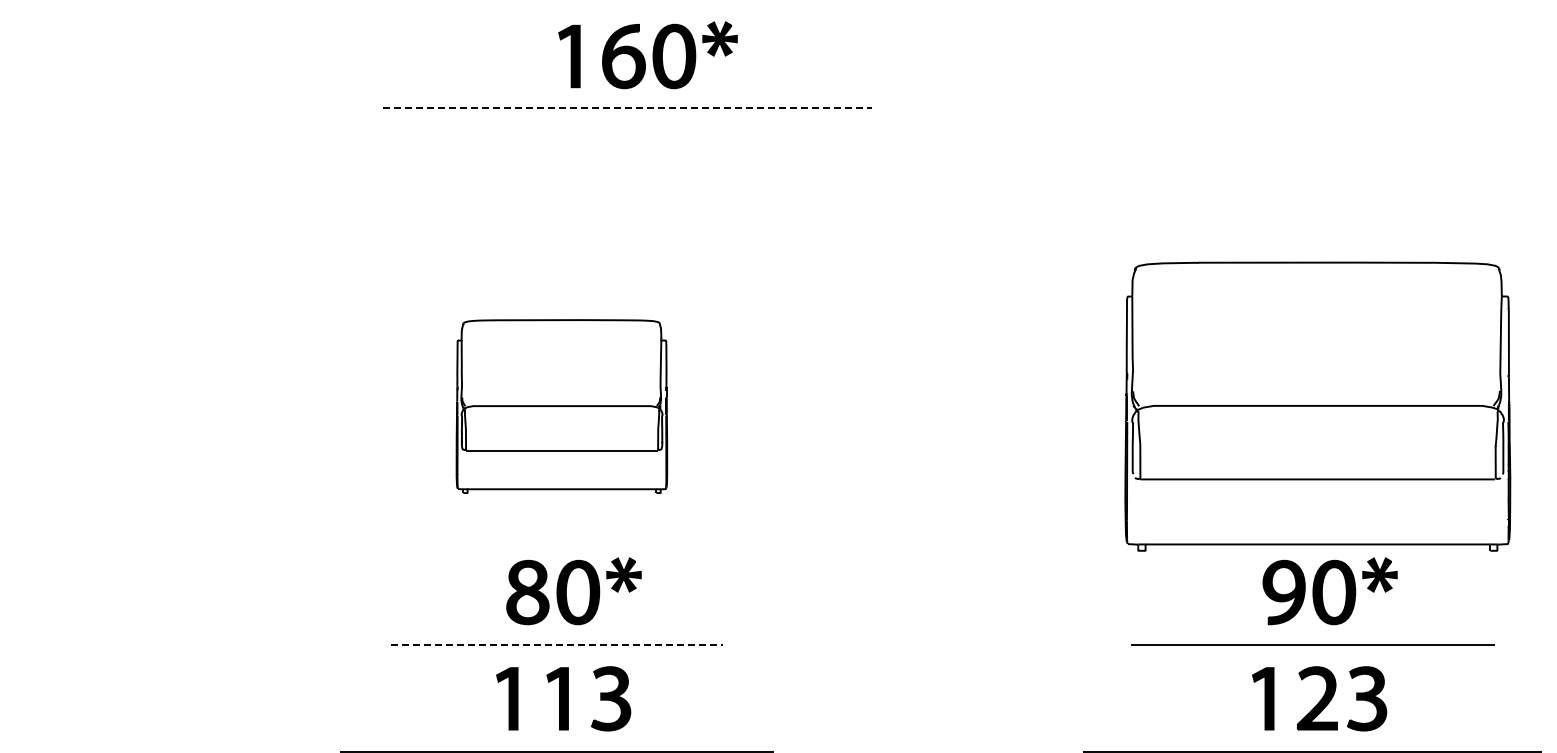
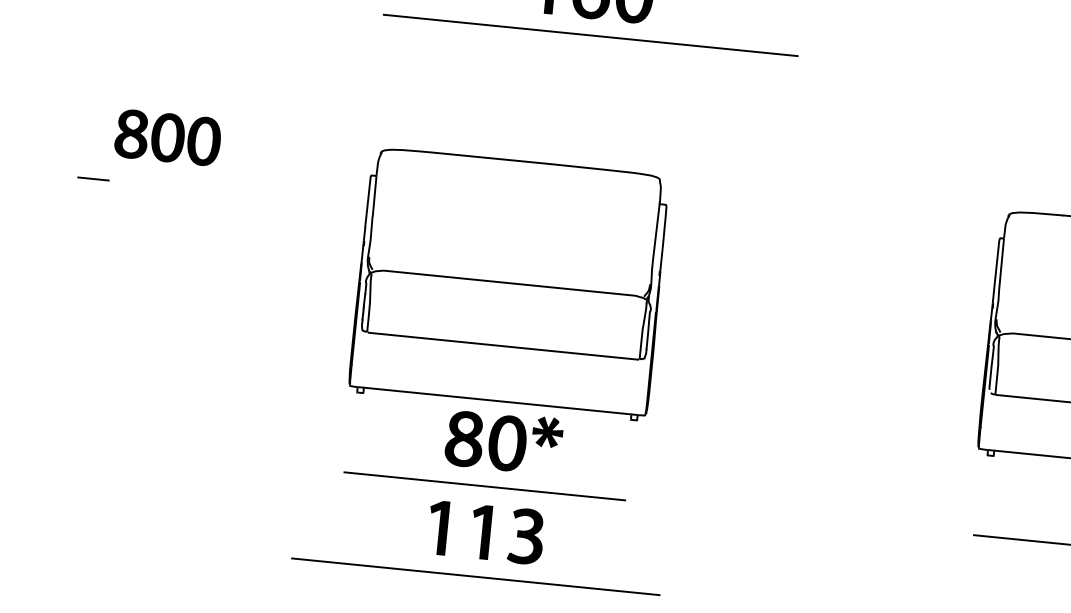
line: (628, 108) -> (591, 35), dashed -> solid
part: (147, 276) -> (167, 137), added
line: (65, 332) -> (93, 178), added
part: (561, 406) -> (509, 283), size x1.67
line: (557, 645) -> (485, 486), dashed -> solid

